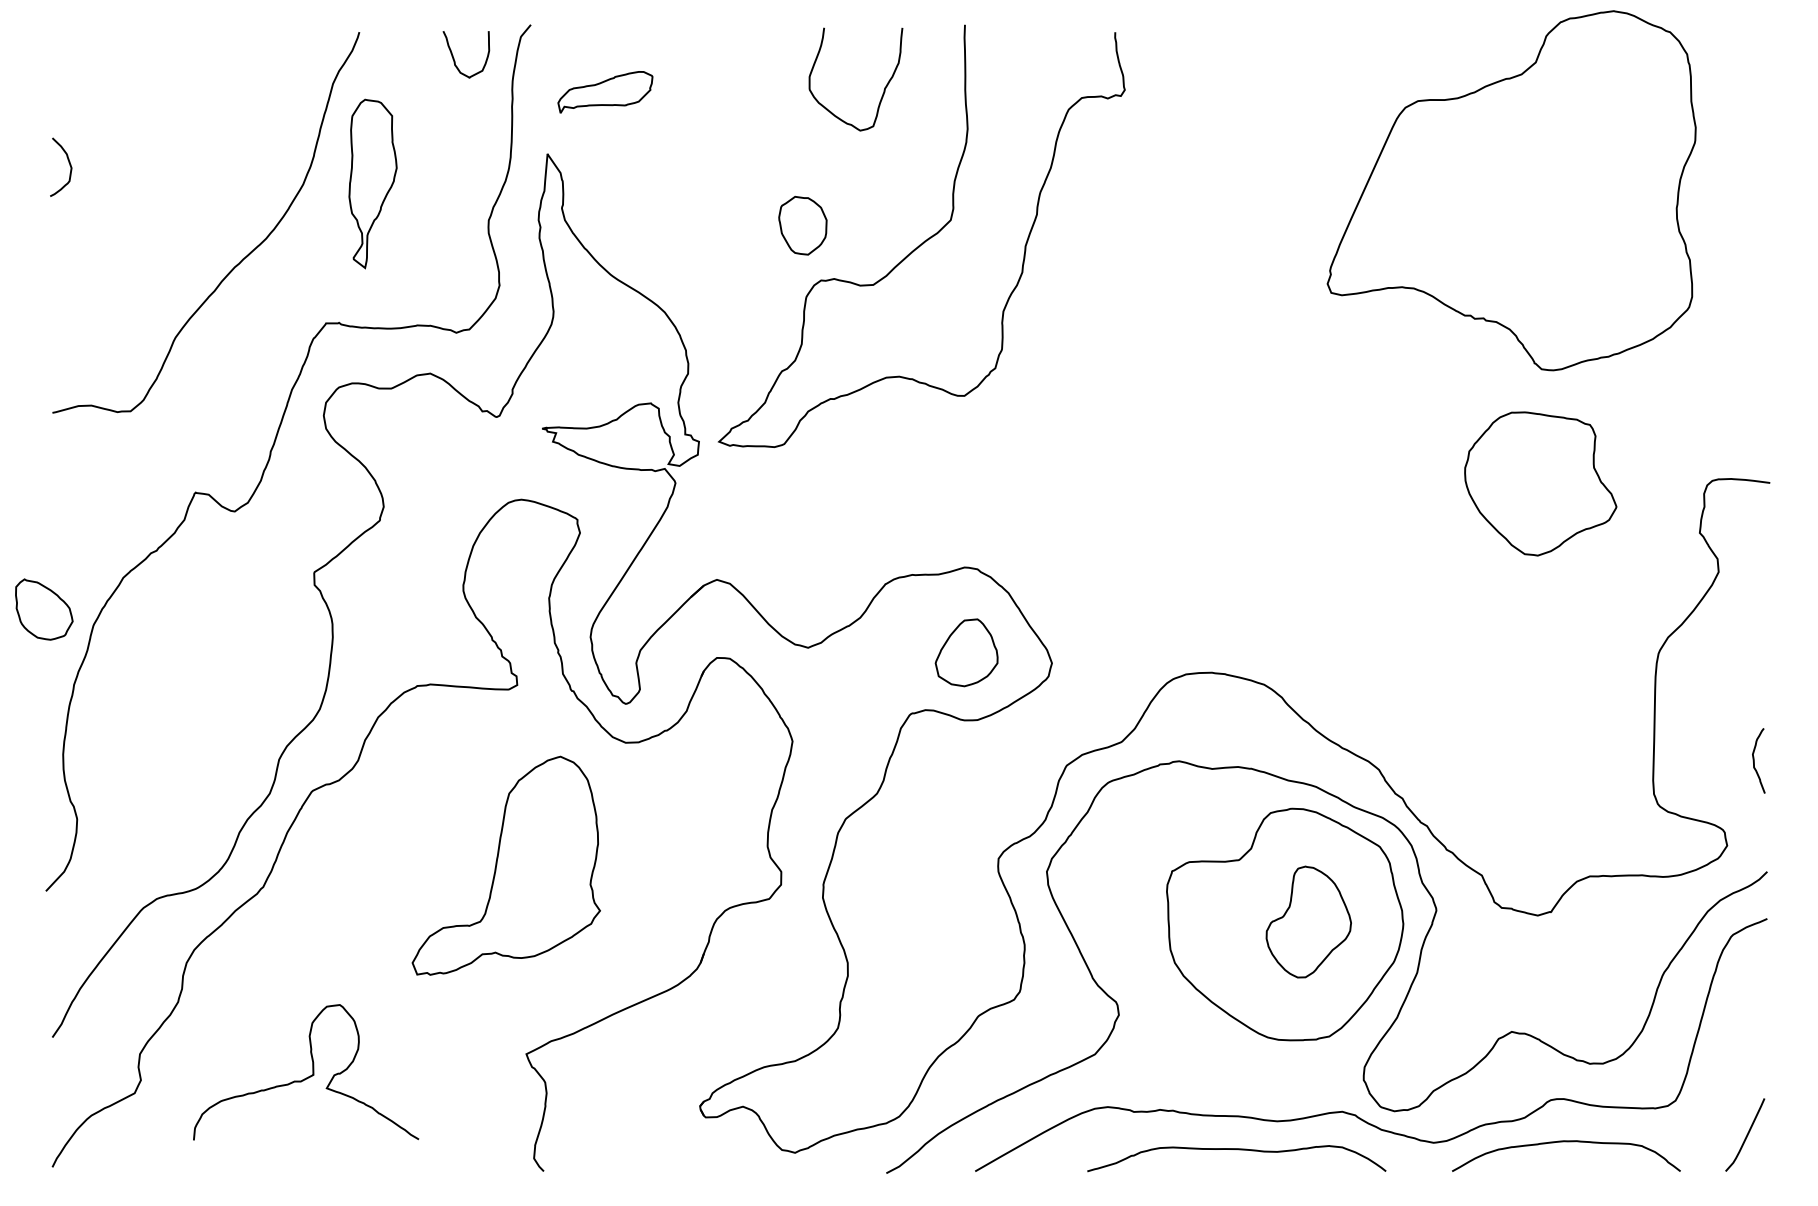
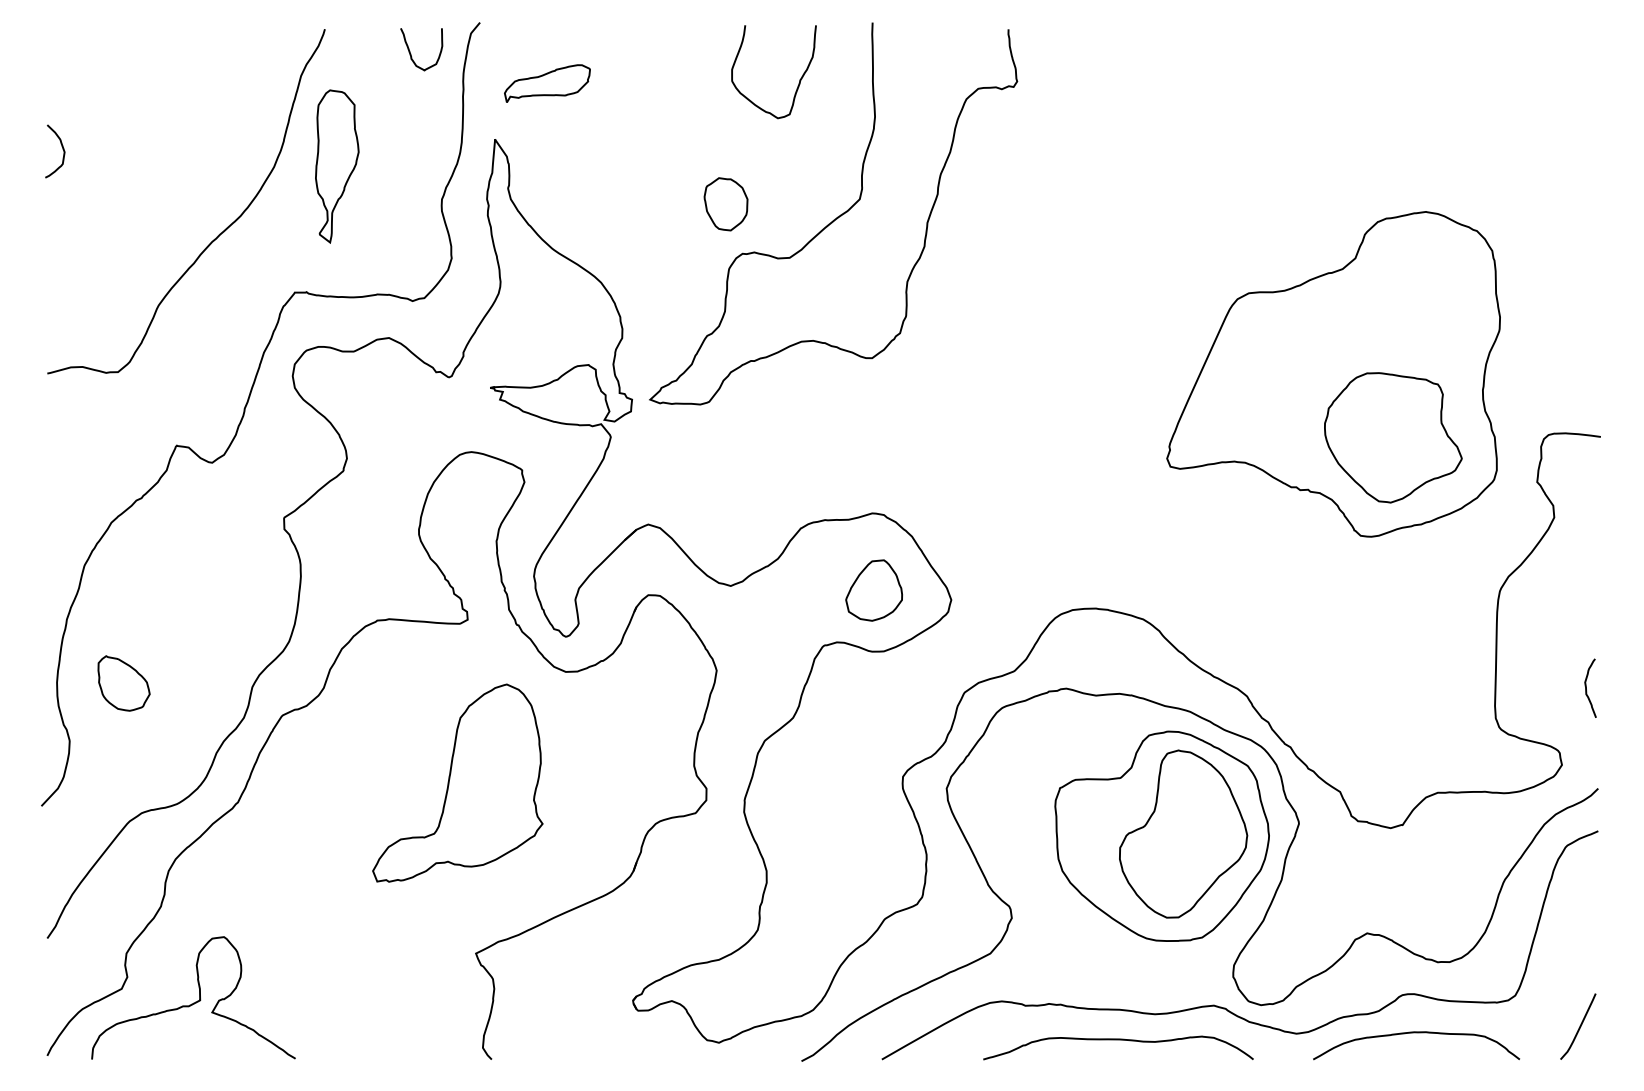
part: (1511, 190) -> (1333, 374), moved
part: (44, 609) -> (124, 683), moved
part: (1308, 921) -> (1183, 833), size x1.67
curve: (308, 1076) -> (195, 1001), moved

